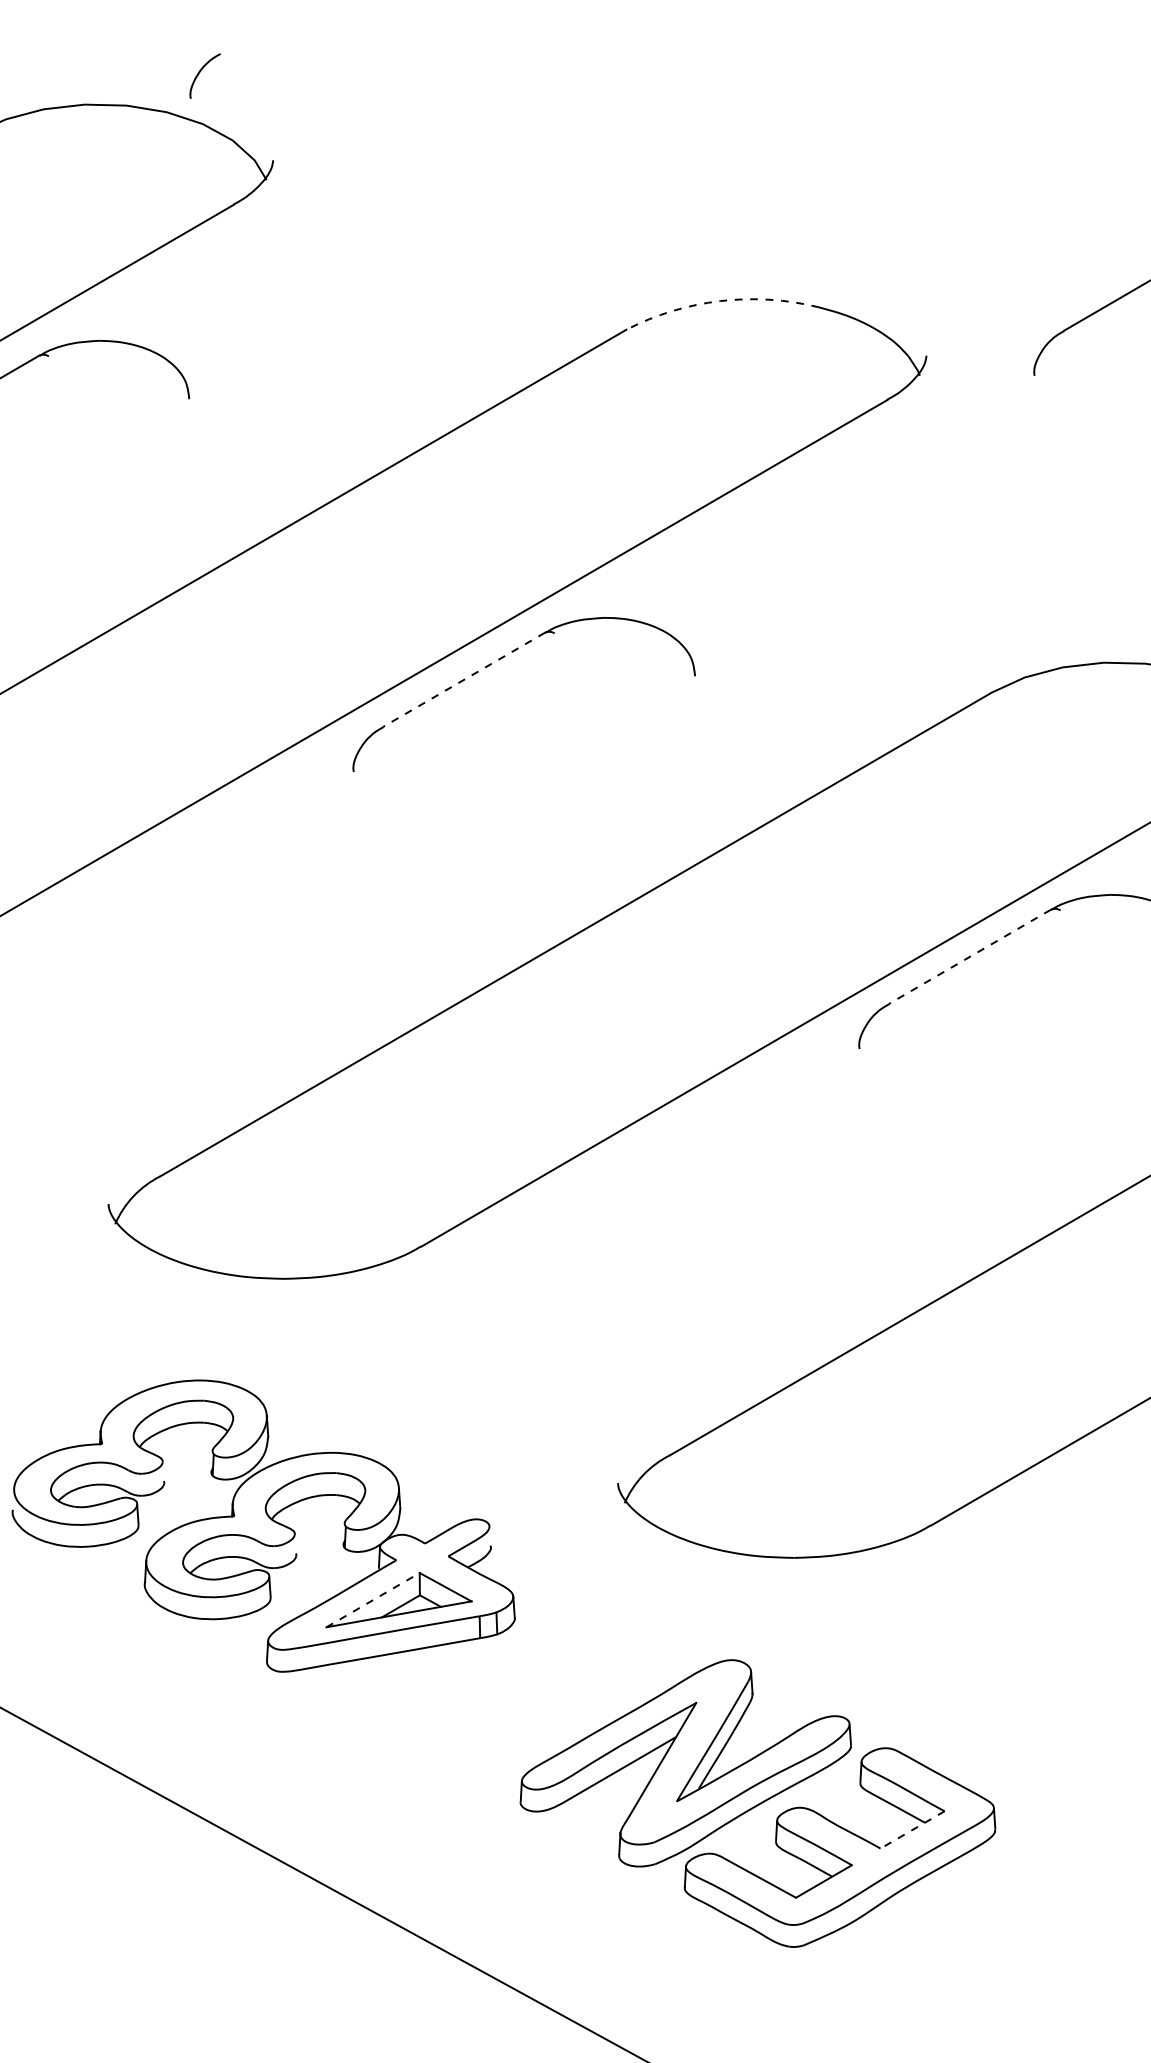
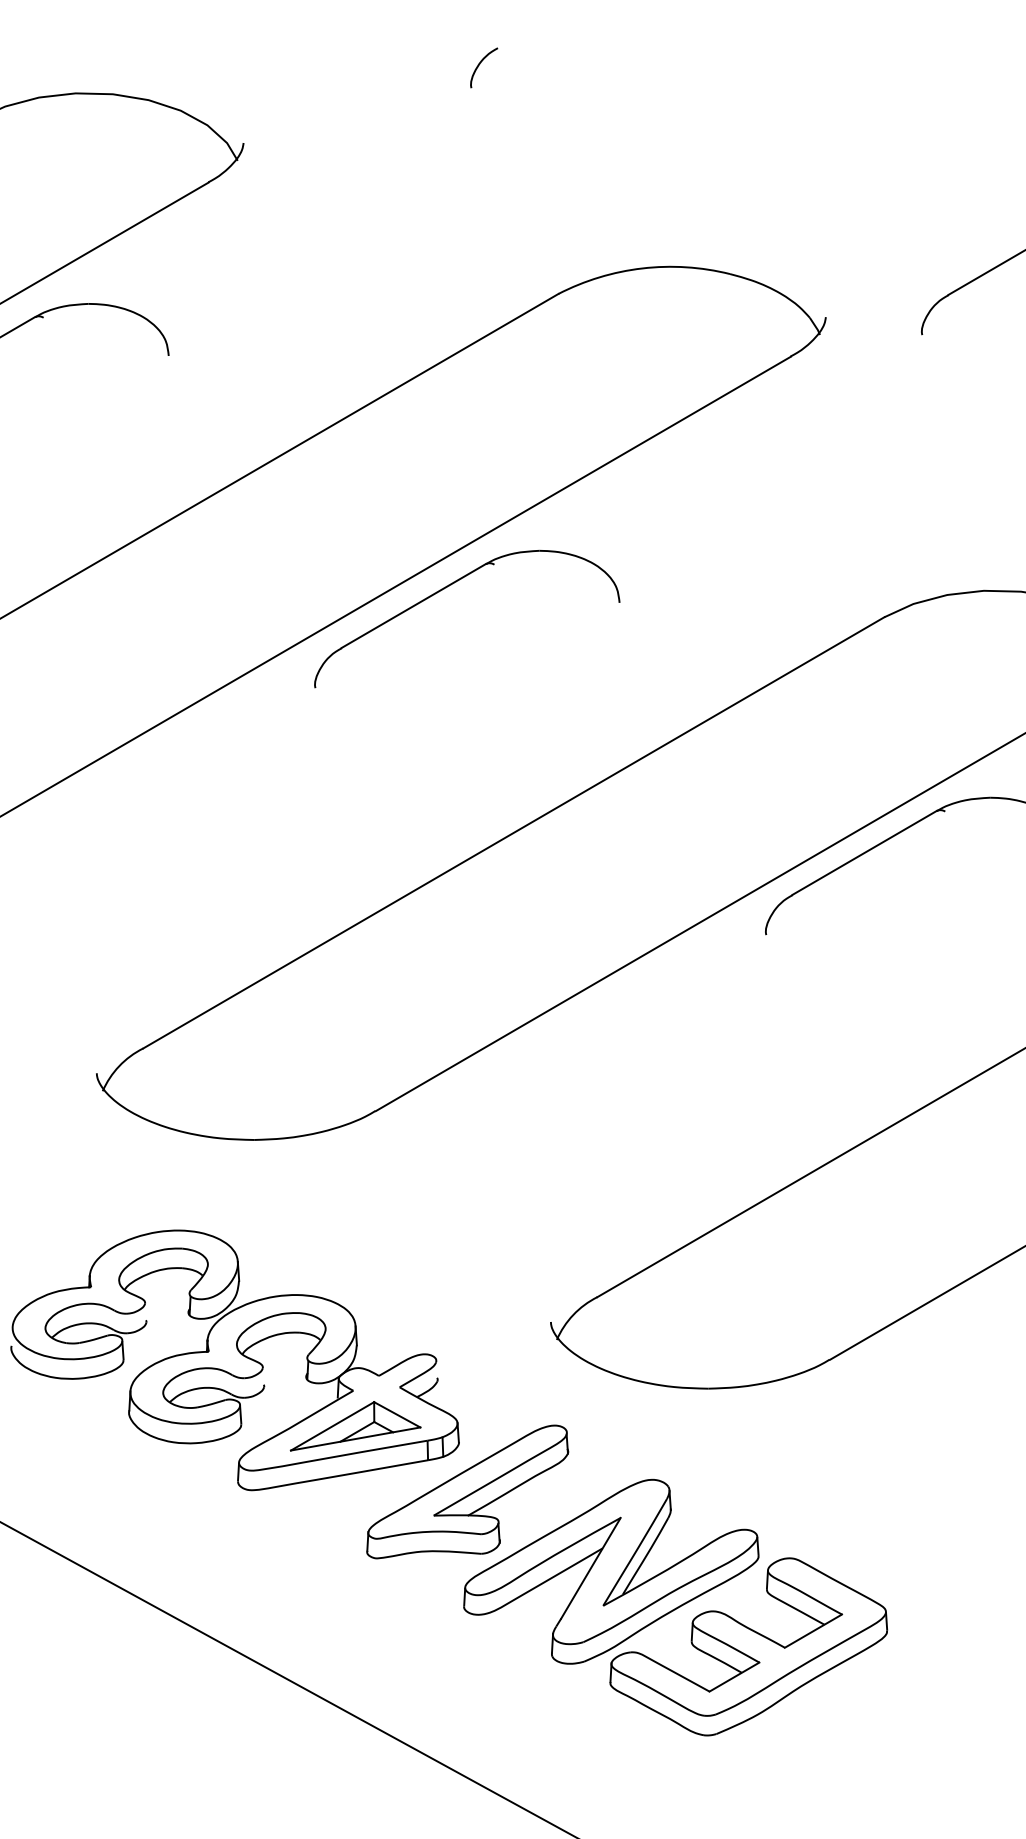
curve: (201, 71) -> (480, 63), moved
arc: (720, 301) -> (642, 268), dashed -> solid
line: (464, 679) -> (414, 605), dashed -> solid
line: (970, 956) -> (865, 852), dashed -> solid
line: (373, 1600) -> (332, 1426), dashed -> solid
part: (524, 1673) -> (467, 1491), added
line: (912, 1830) -> (813, 1631), dashed -> solid

